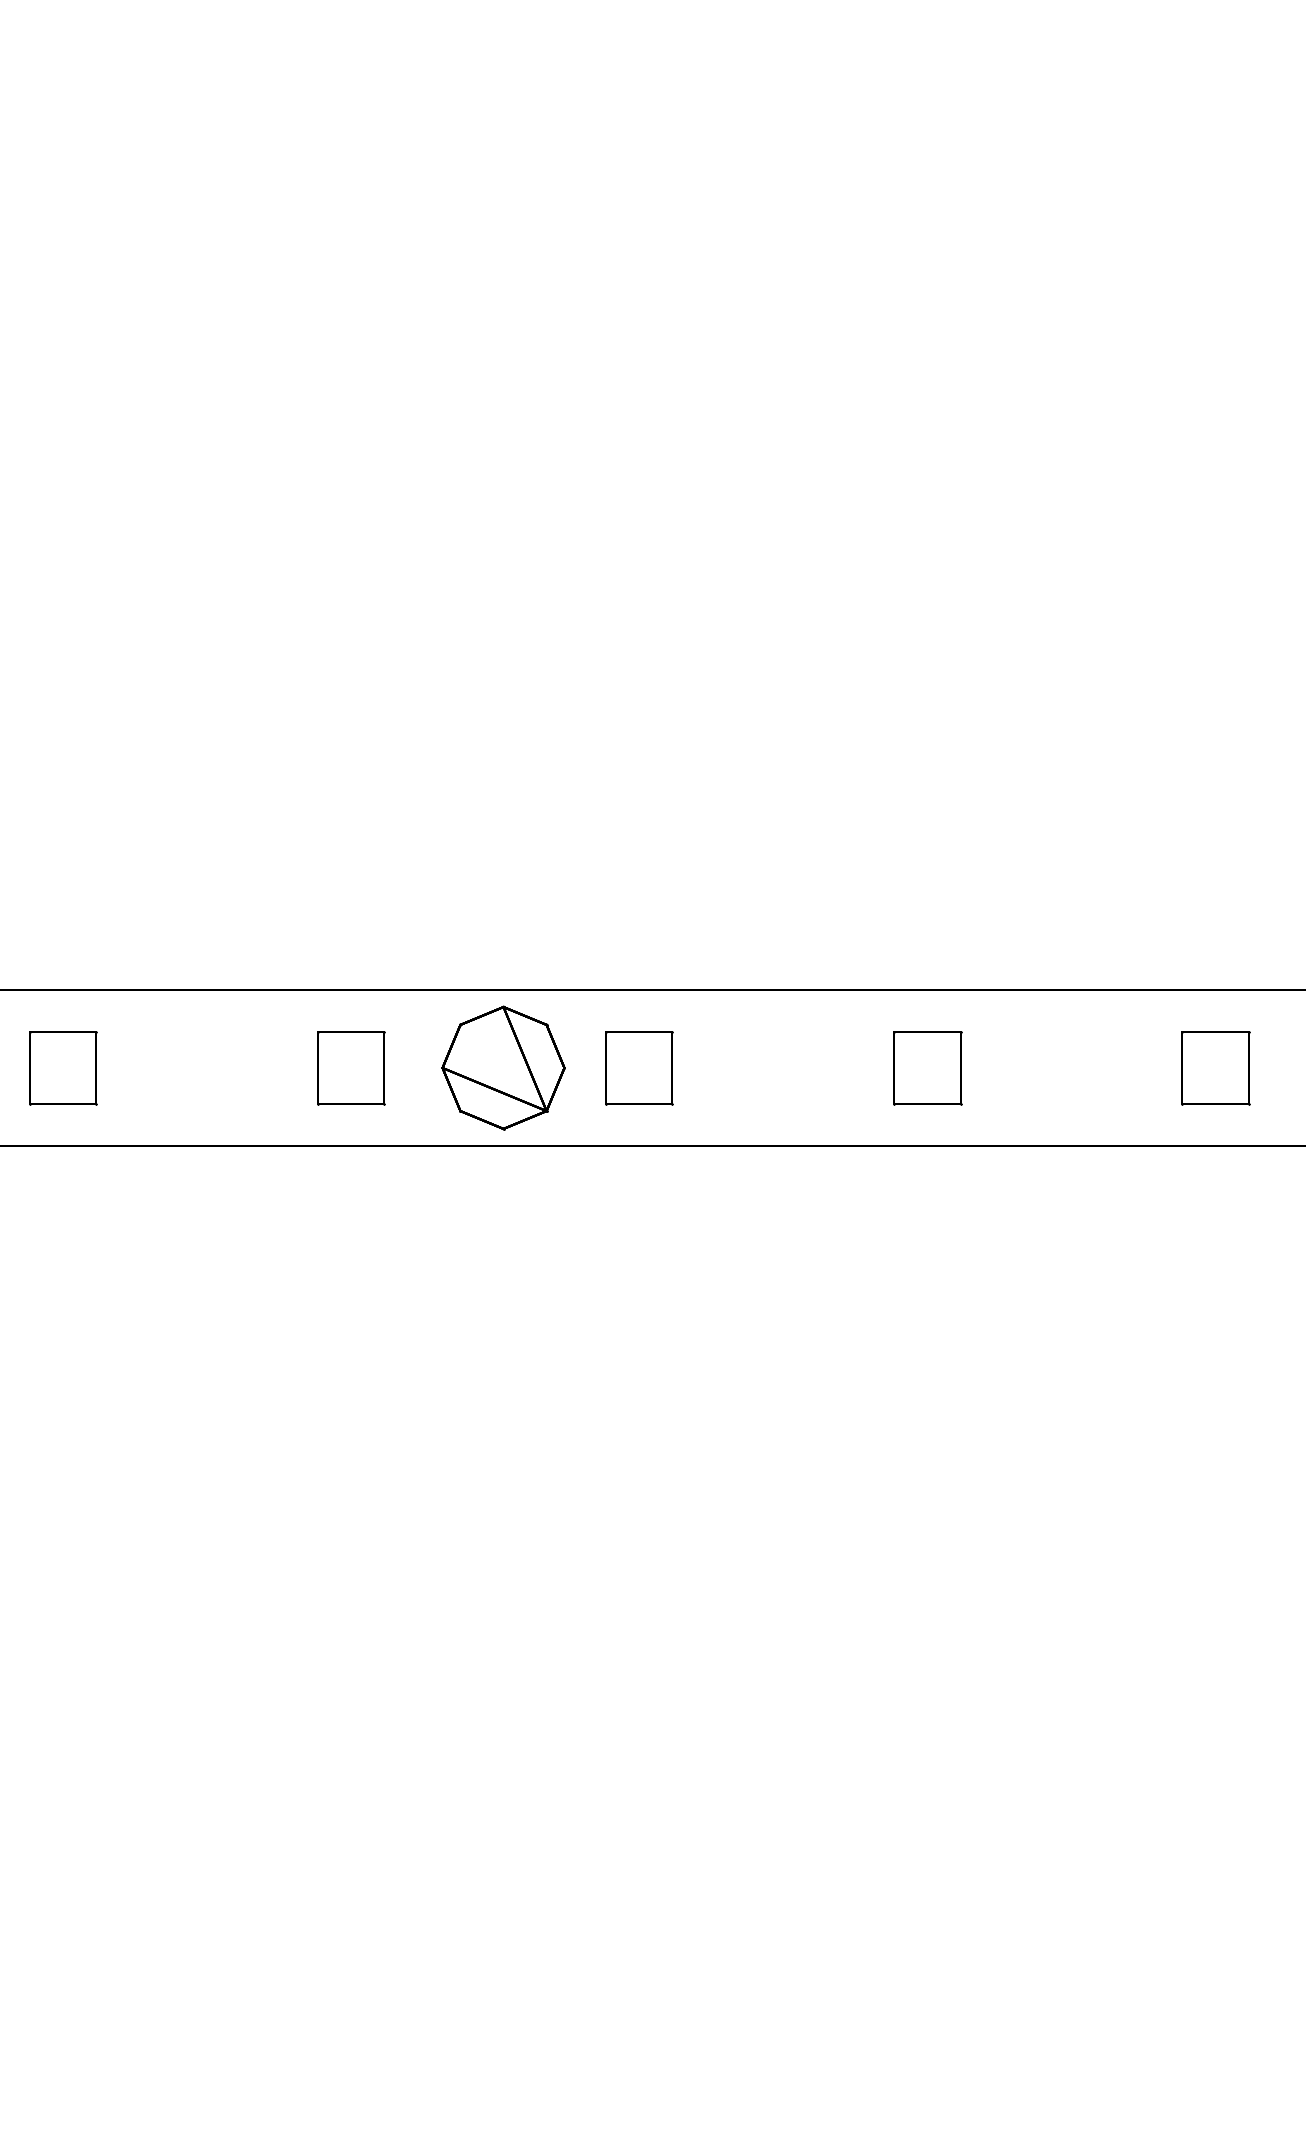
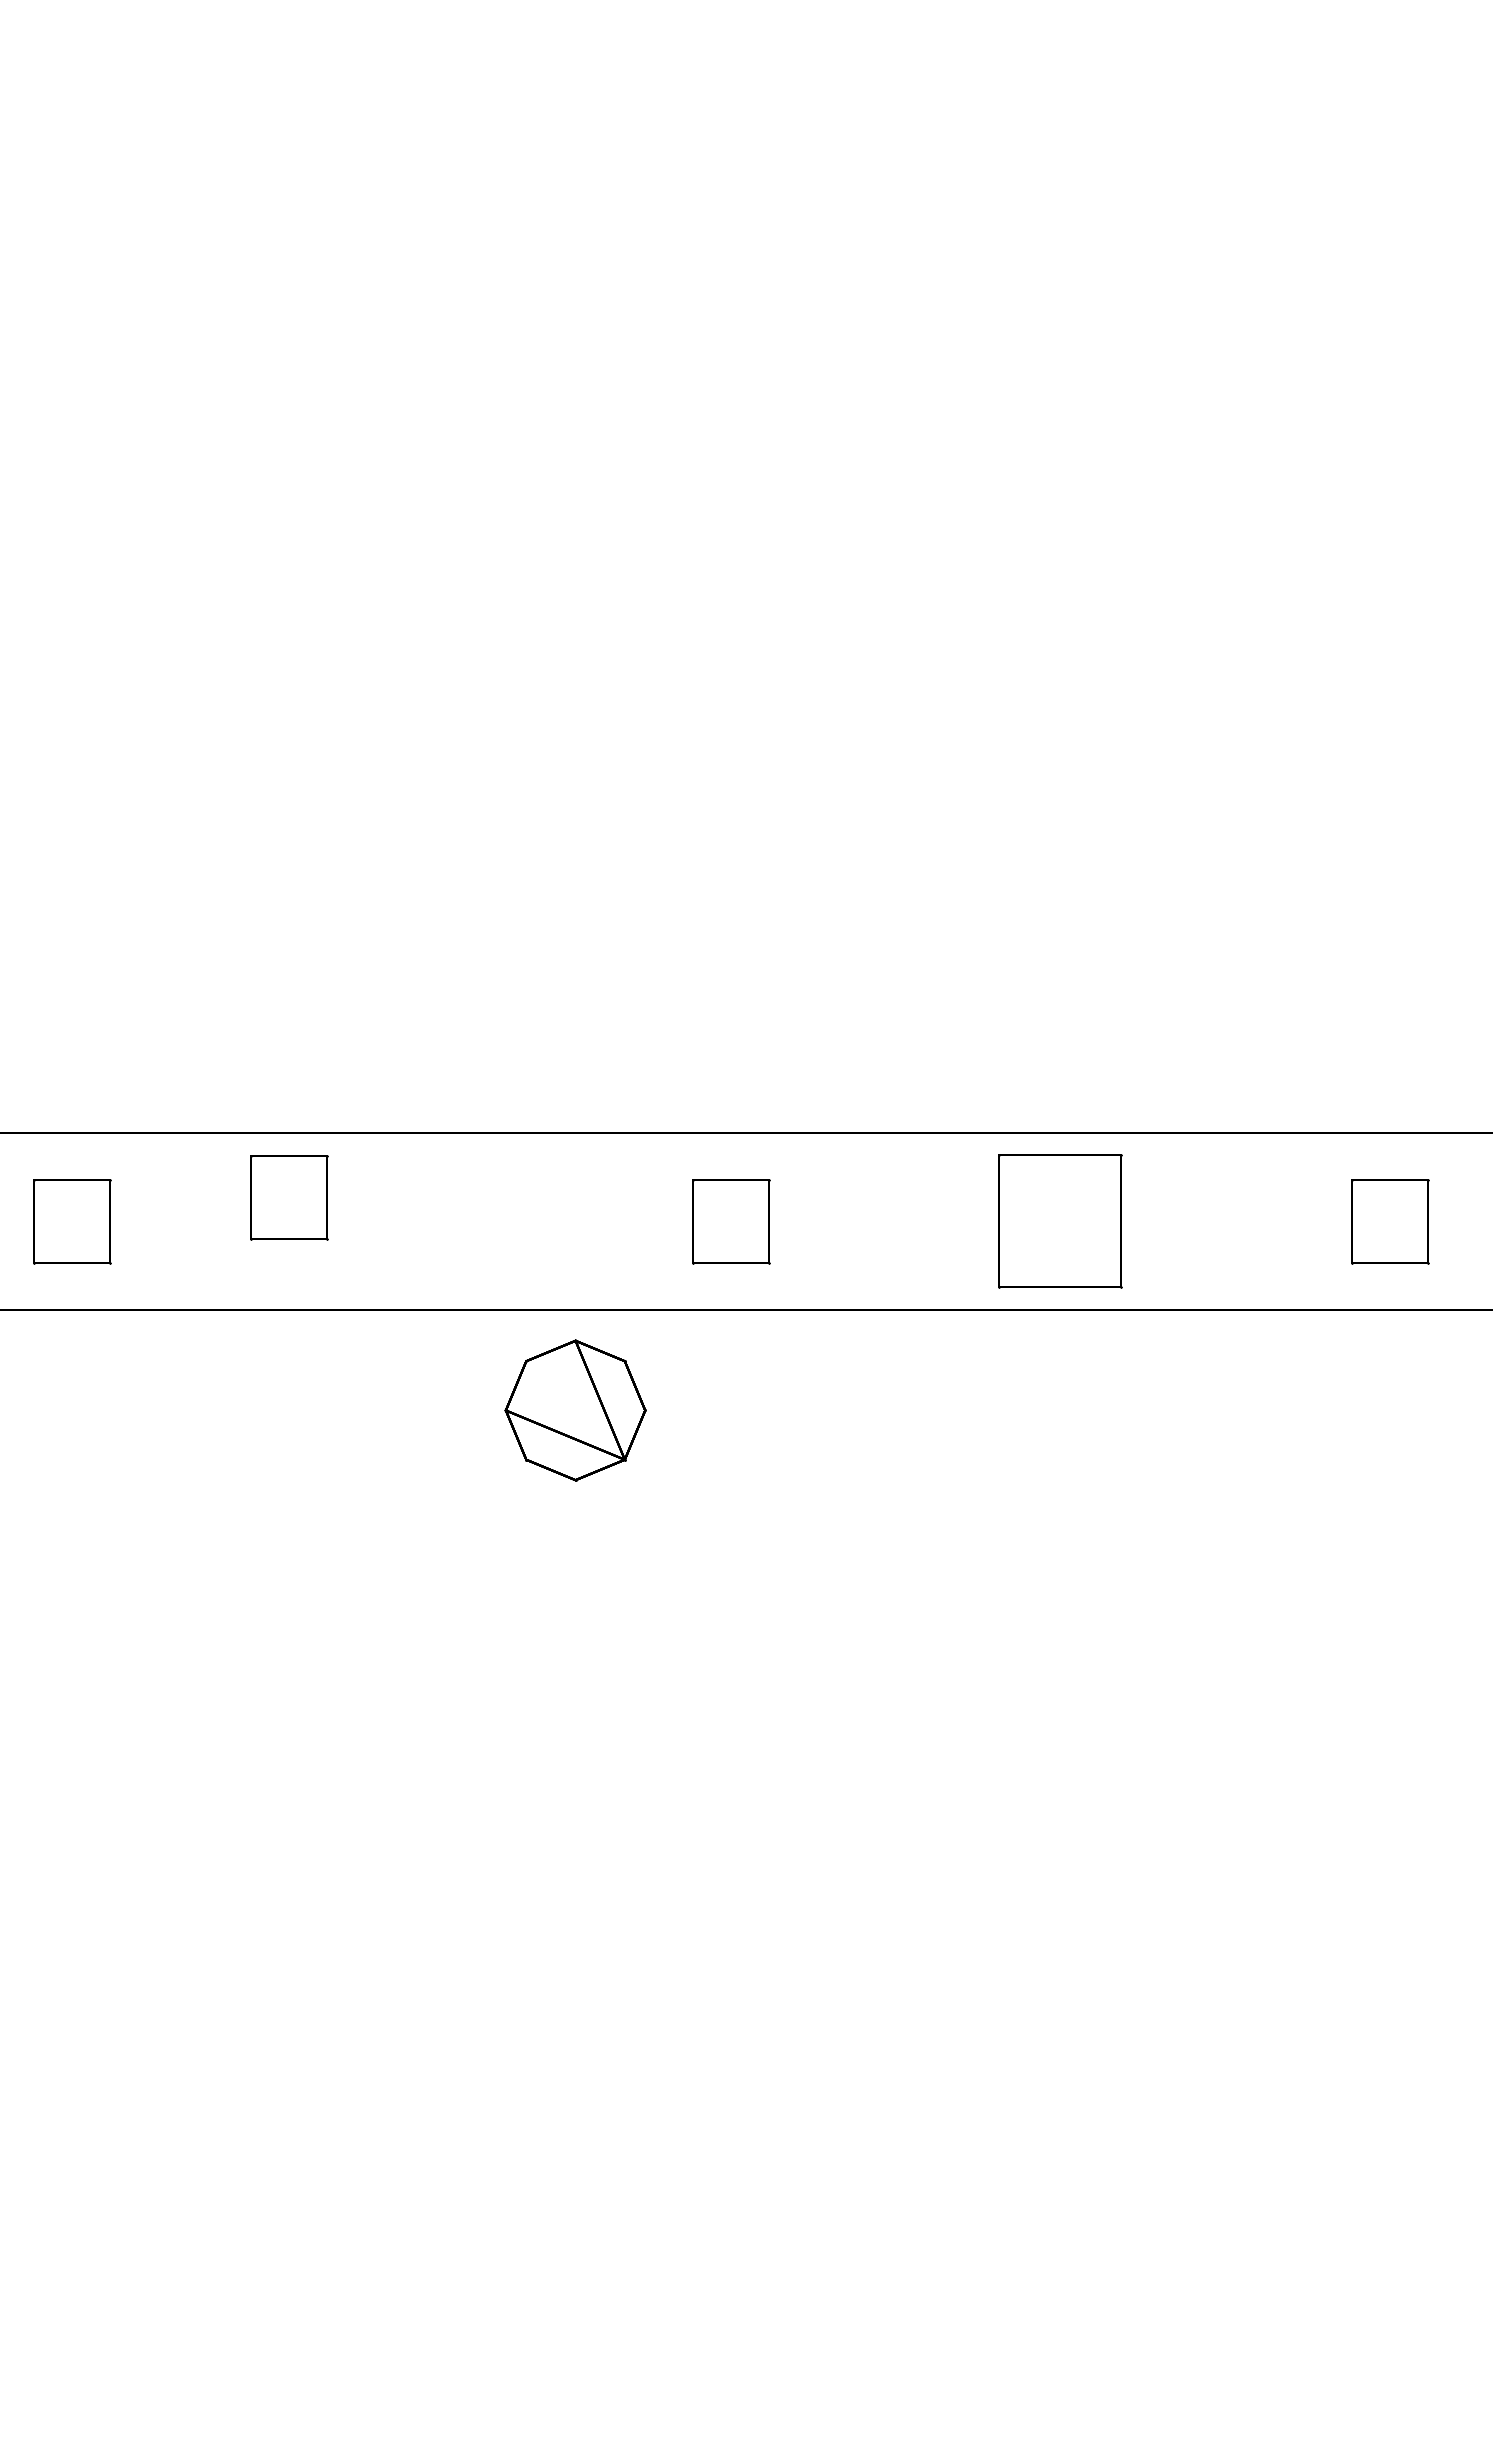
part: (351, 1068) -> (289, 1197), moved
part: (503, 1068) -> (575, 1410), moved
part: (927, 1068) -> (1060, 1221), size x1.6

